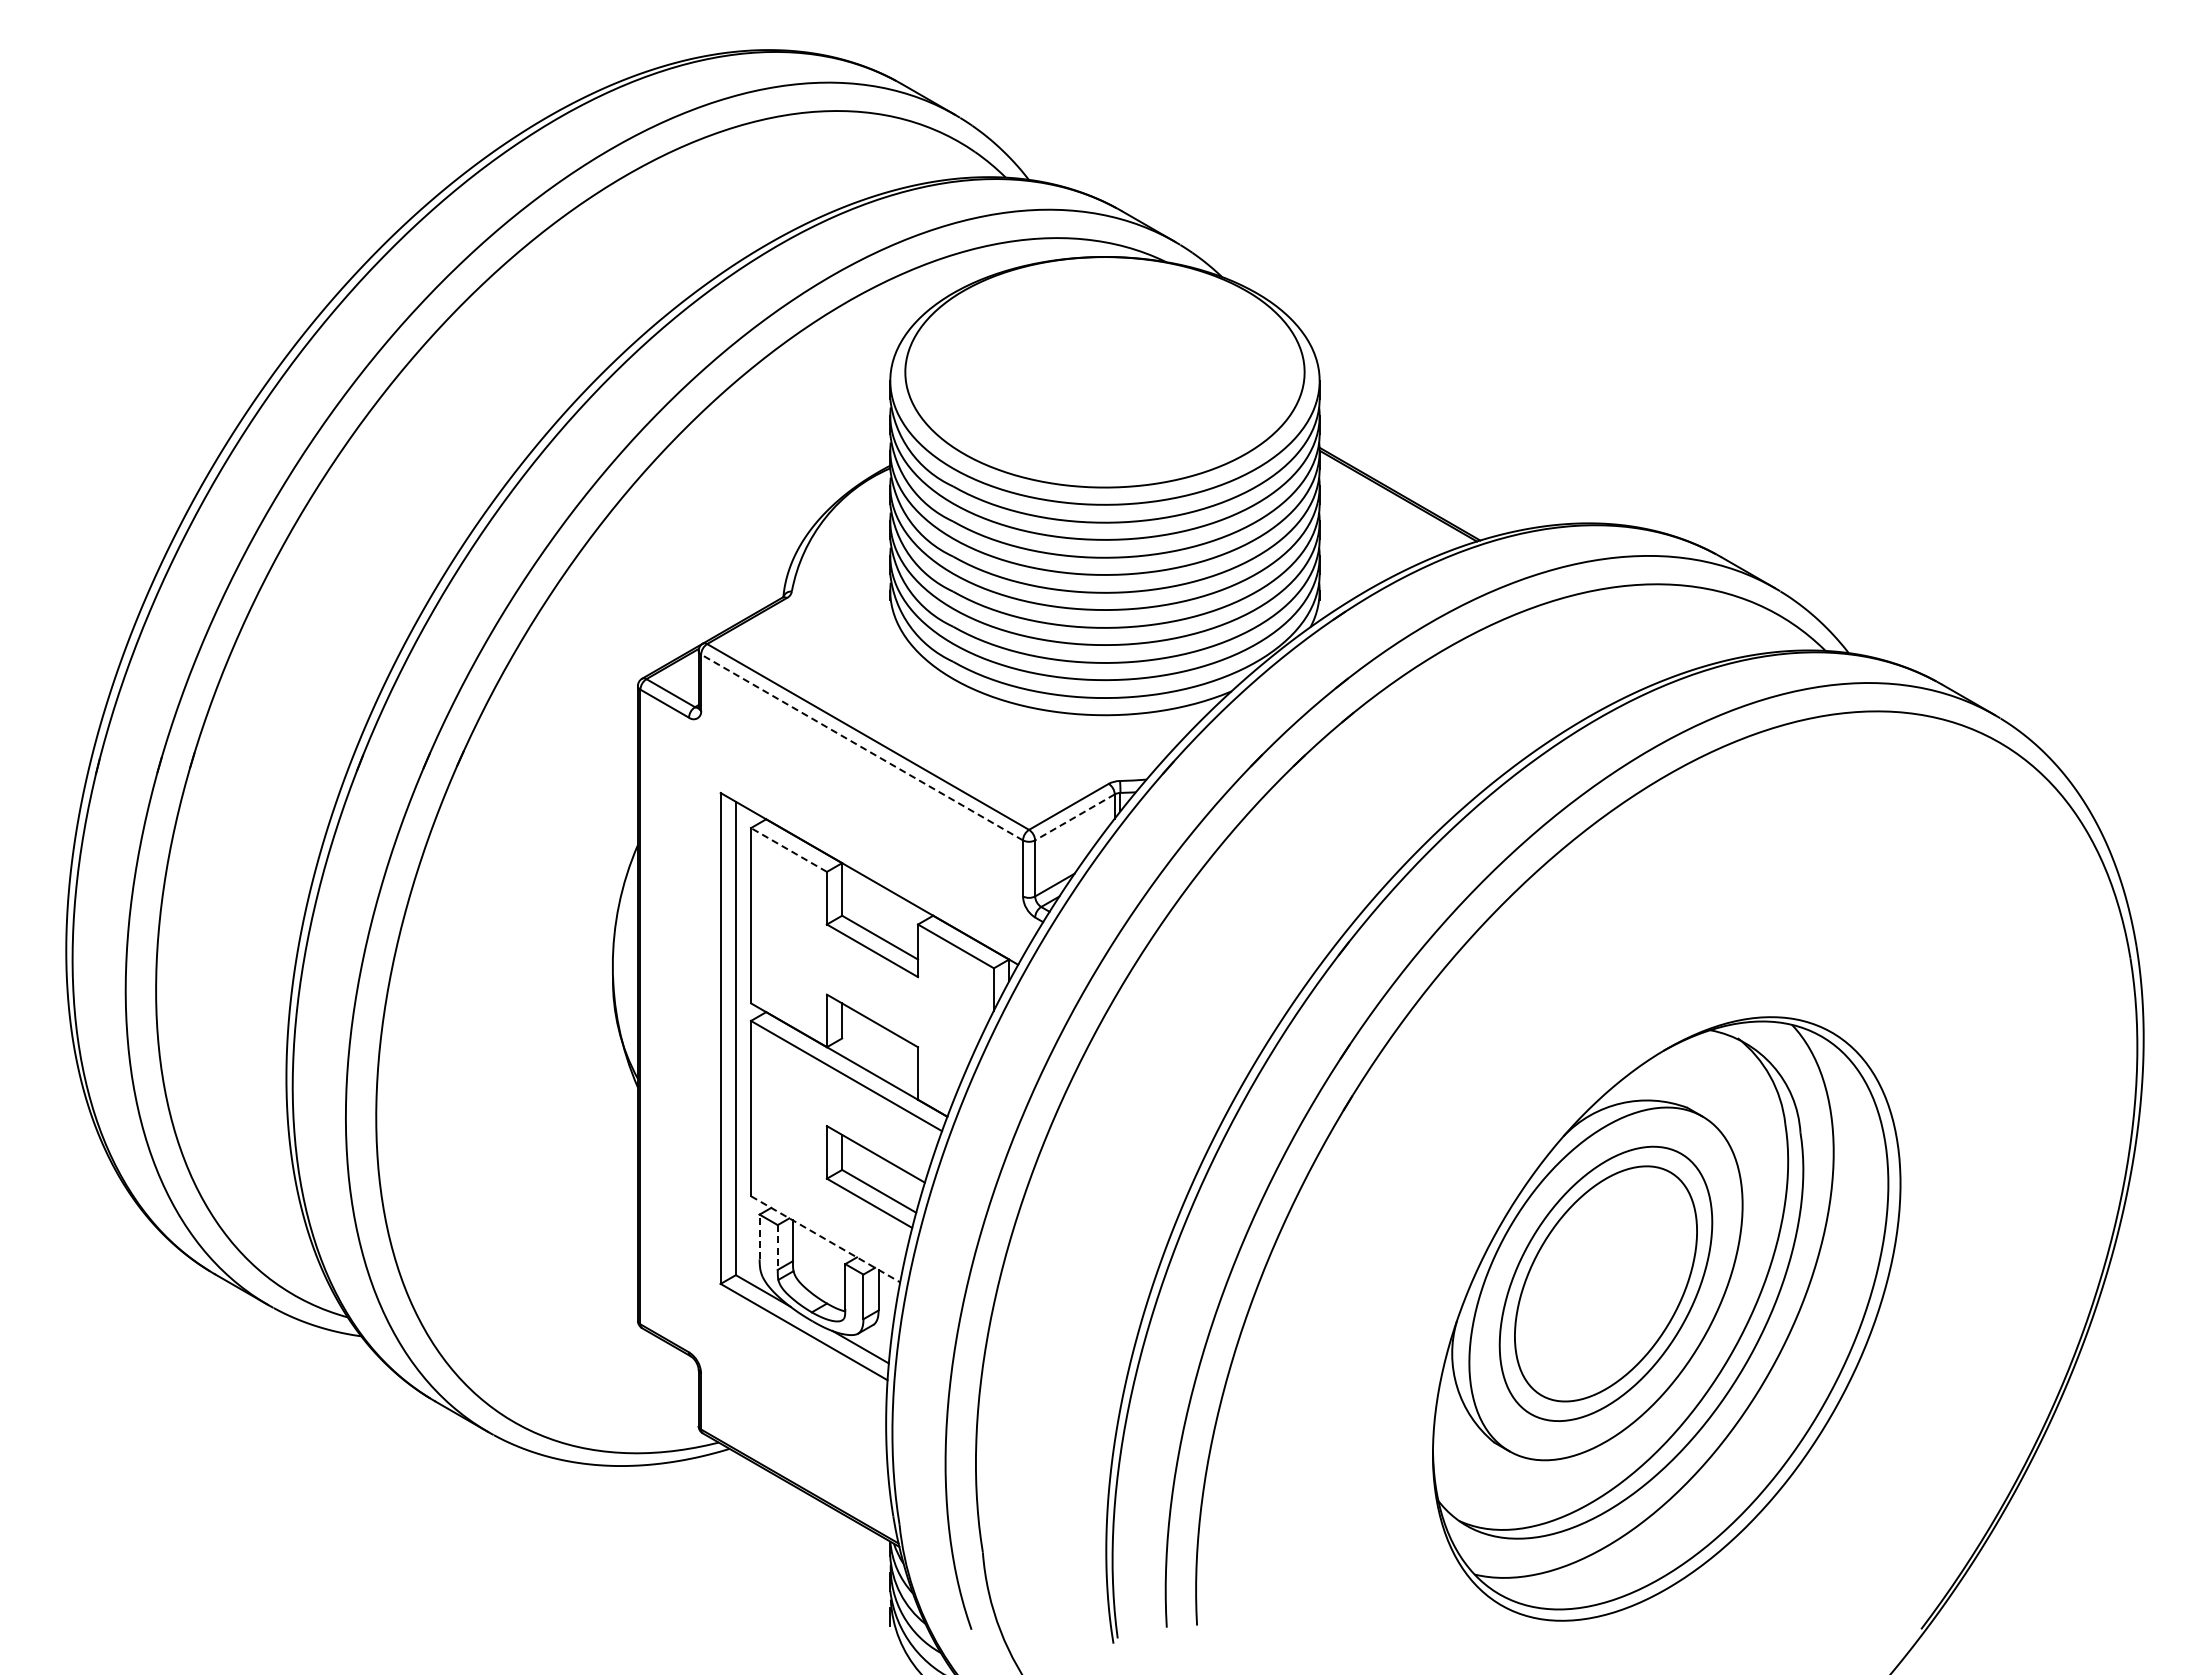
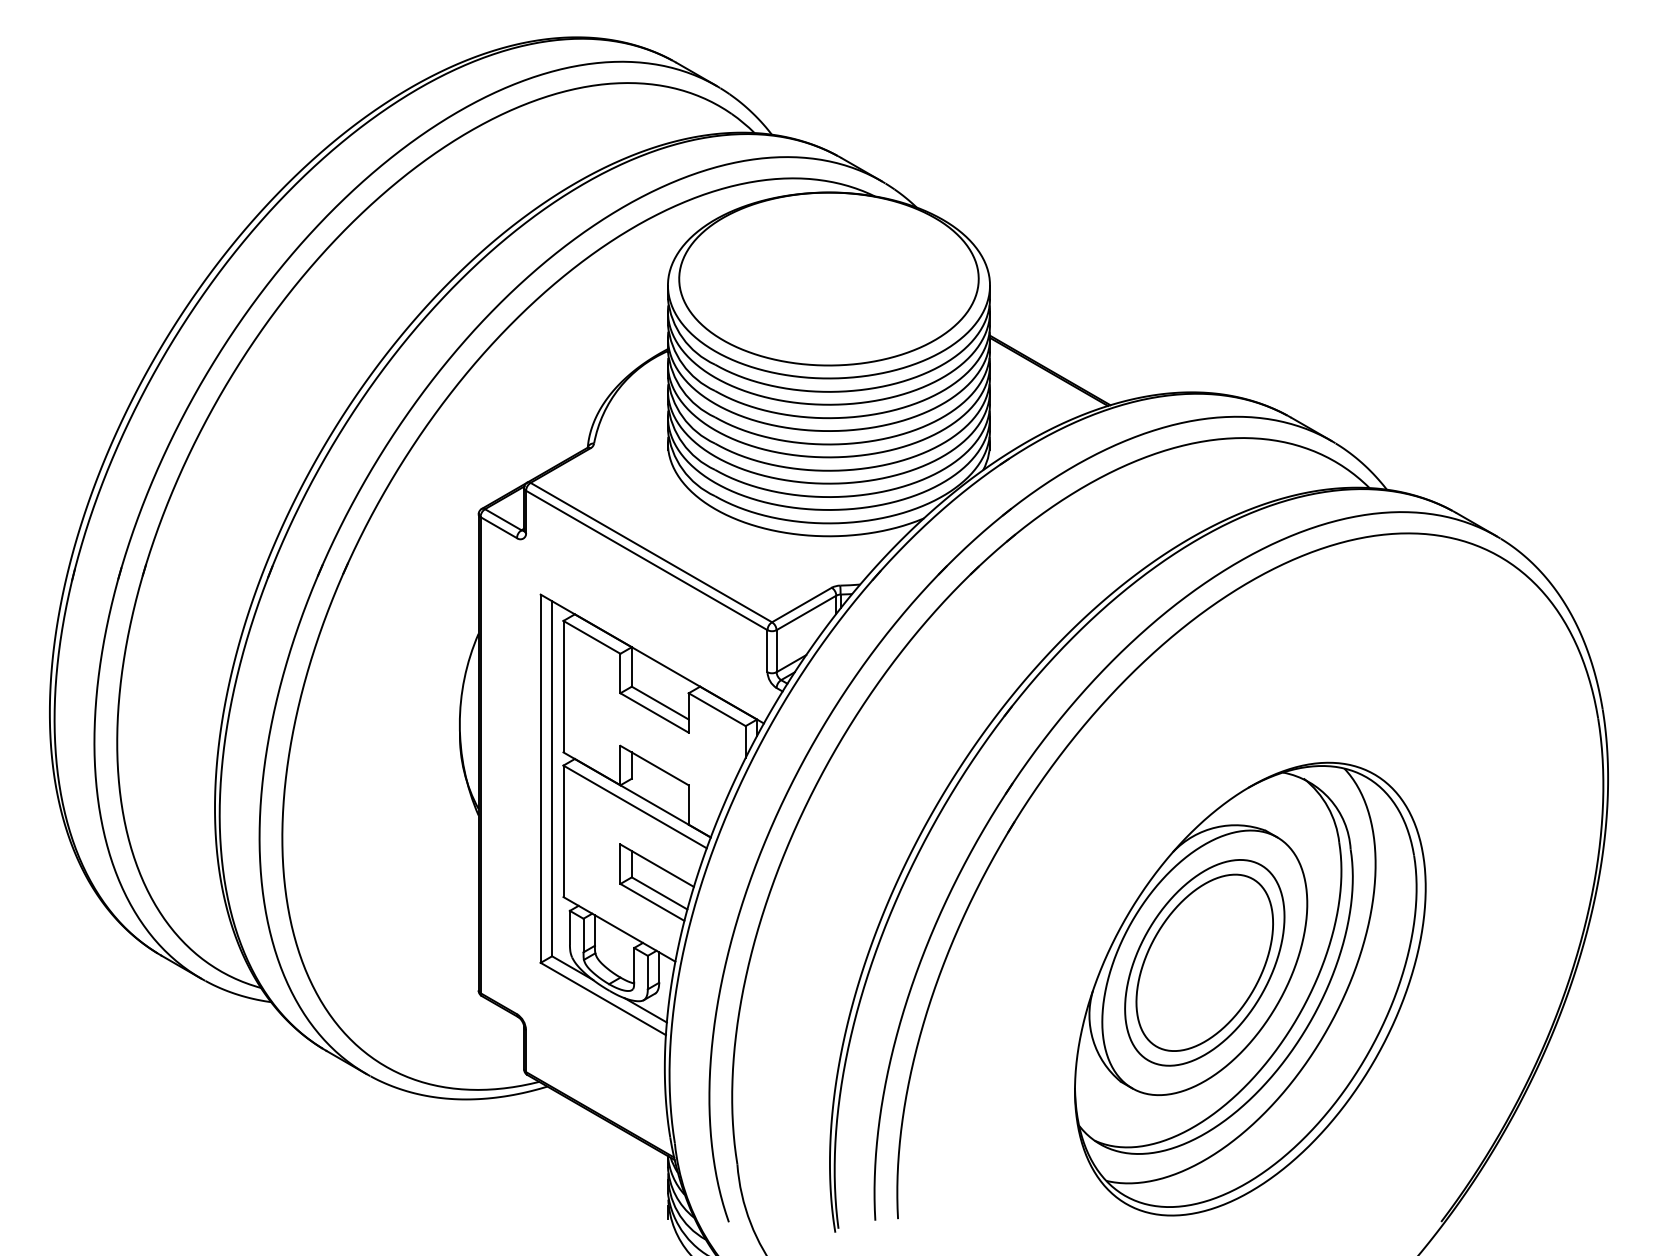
line: (862, 747) -> (647, 560), dashed -> solid
line: (1074, 817) -> (806, 612), dashed -> solid
line: (789, 850) -> (592, 637), dashed -> solid
line: (759, 1236) -> (569, 927), dashed -> solid
line: (826, 1239) -> (620, 929), dashed -> solid
line: (777, 1248) -> (583, 936), dashed -> solid

